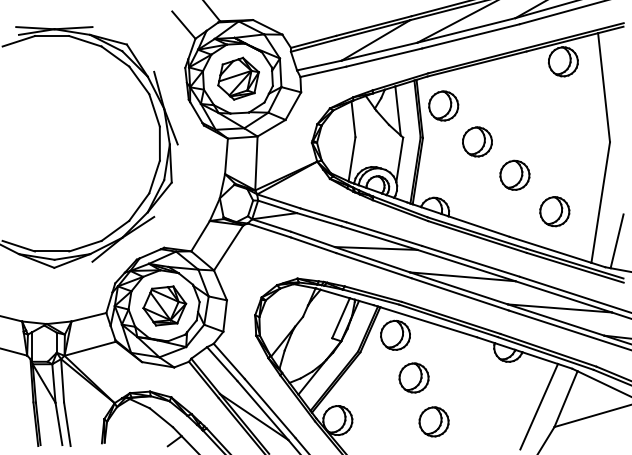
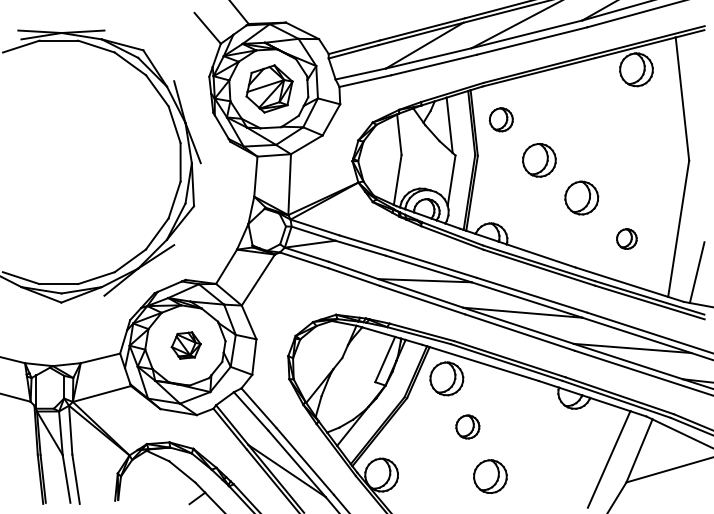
part: (443, 105) -> (501, 119), size x0.7
part: (554, 211) -> (626, 238), size x0.6
part: (165, 305) -> (186, 345), size x0.6
part: (413, 377) -> (467, 426), size x0.7

